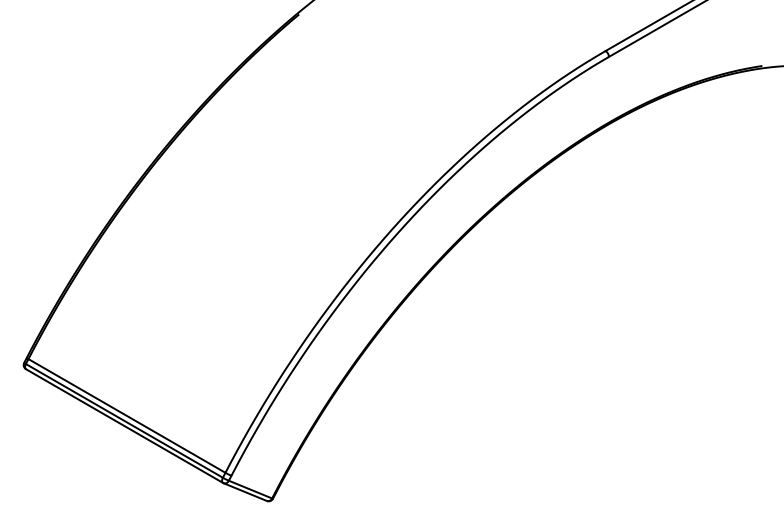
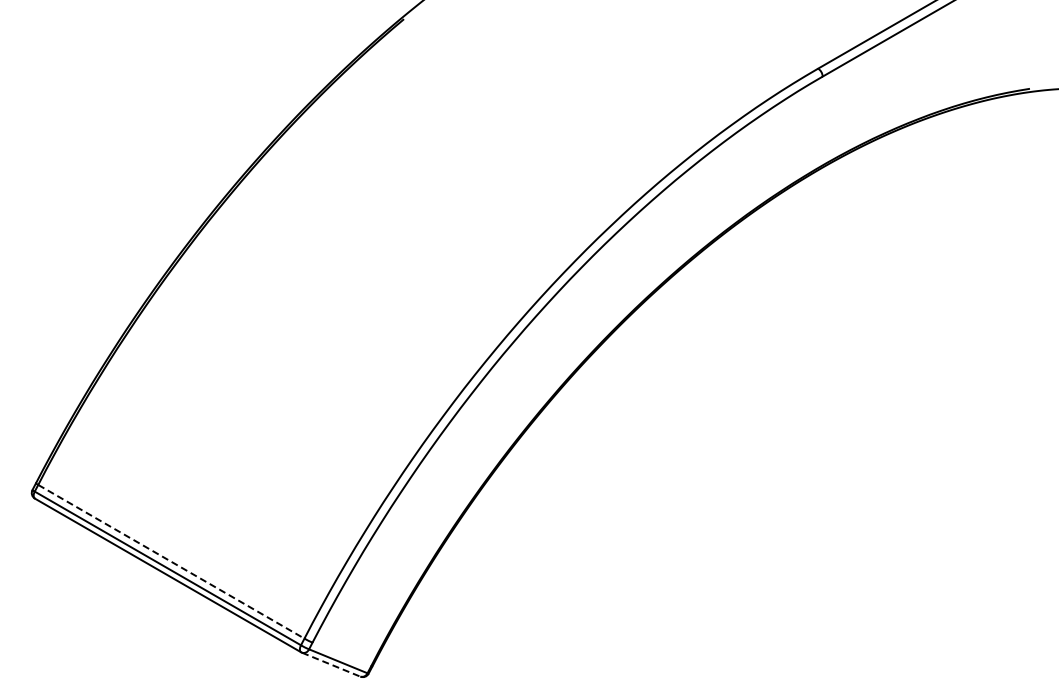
line: (127, 415) -> (171, 561), solid -> dashed
line: (245, 491) -> (331, 664), solid -> dashed

